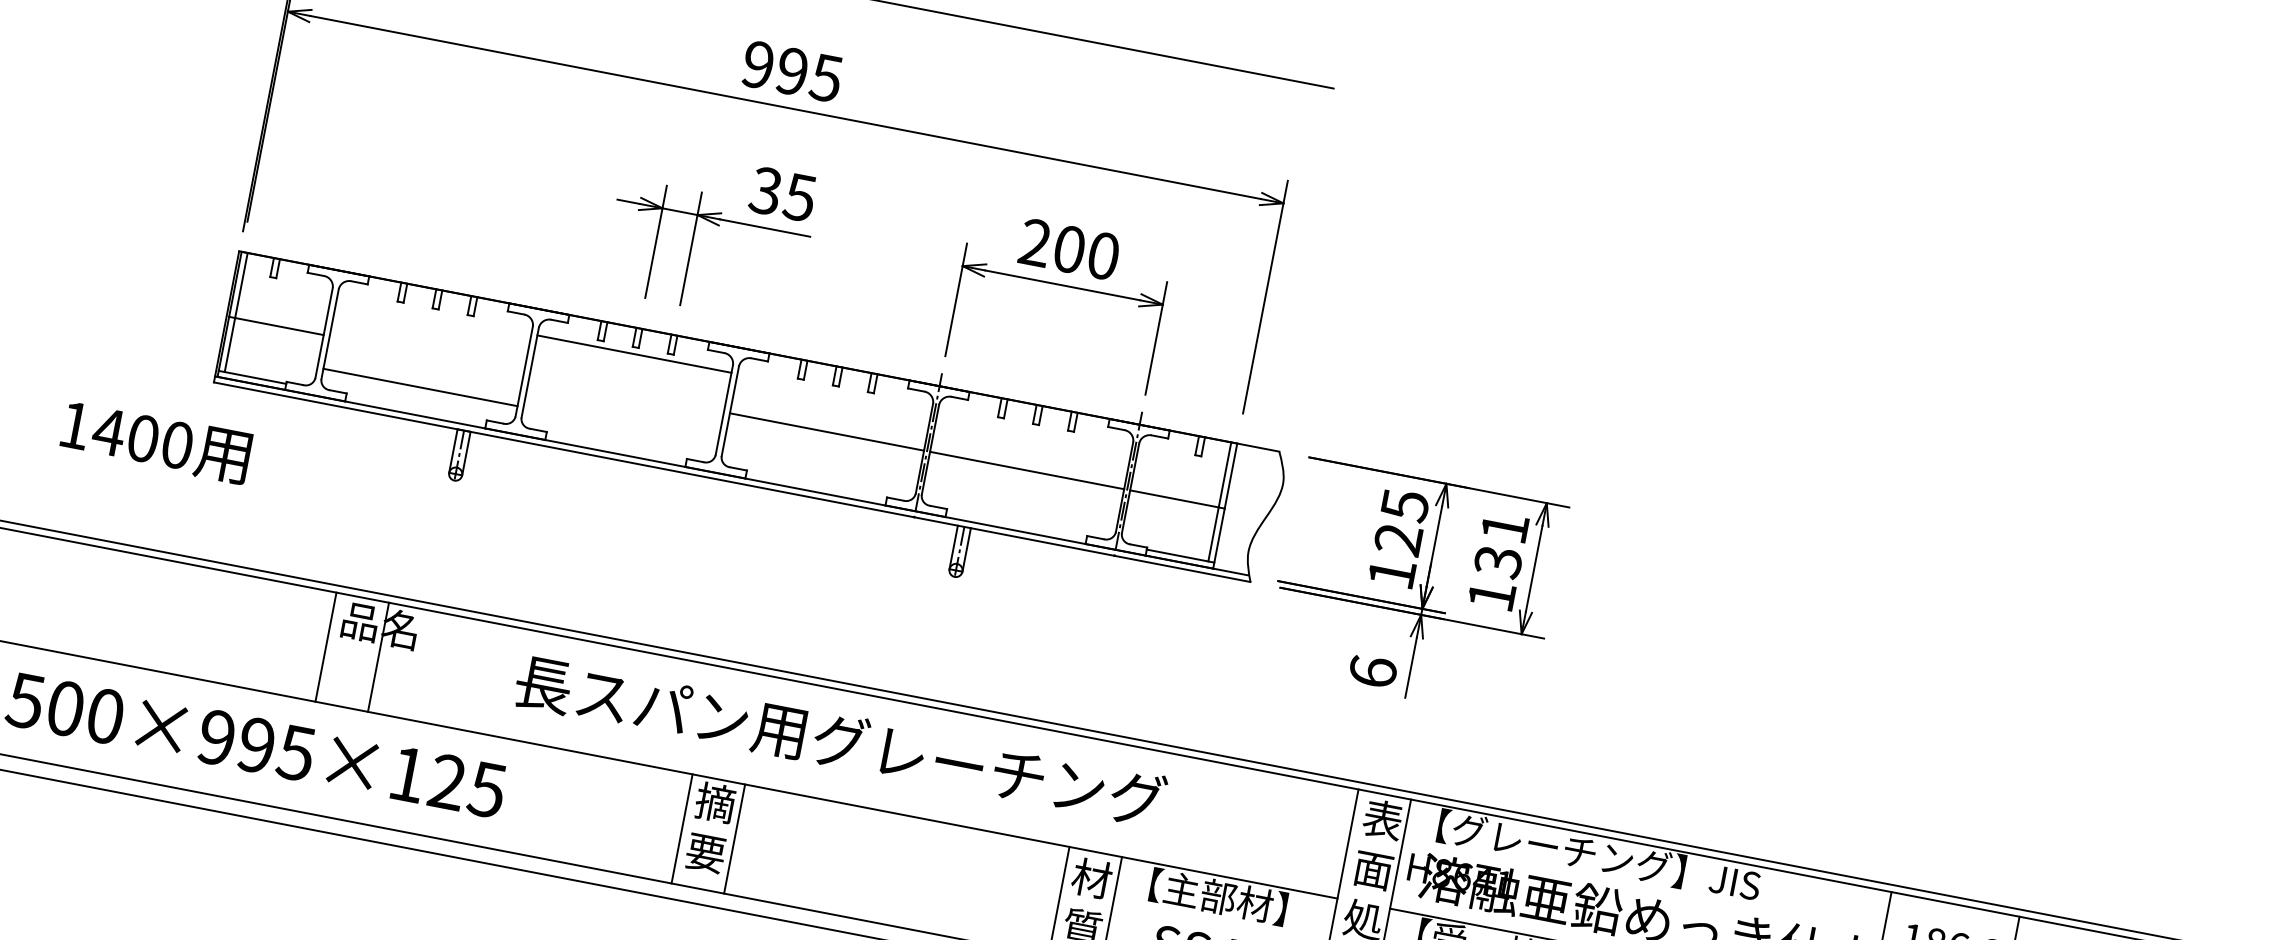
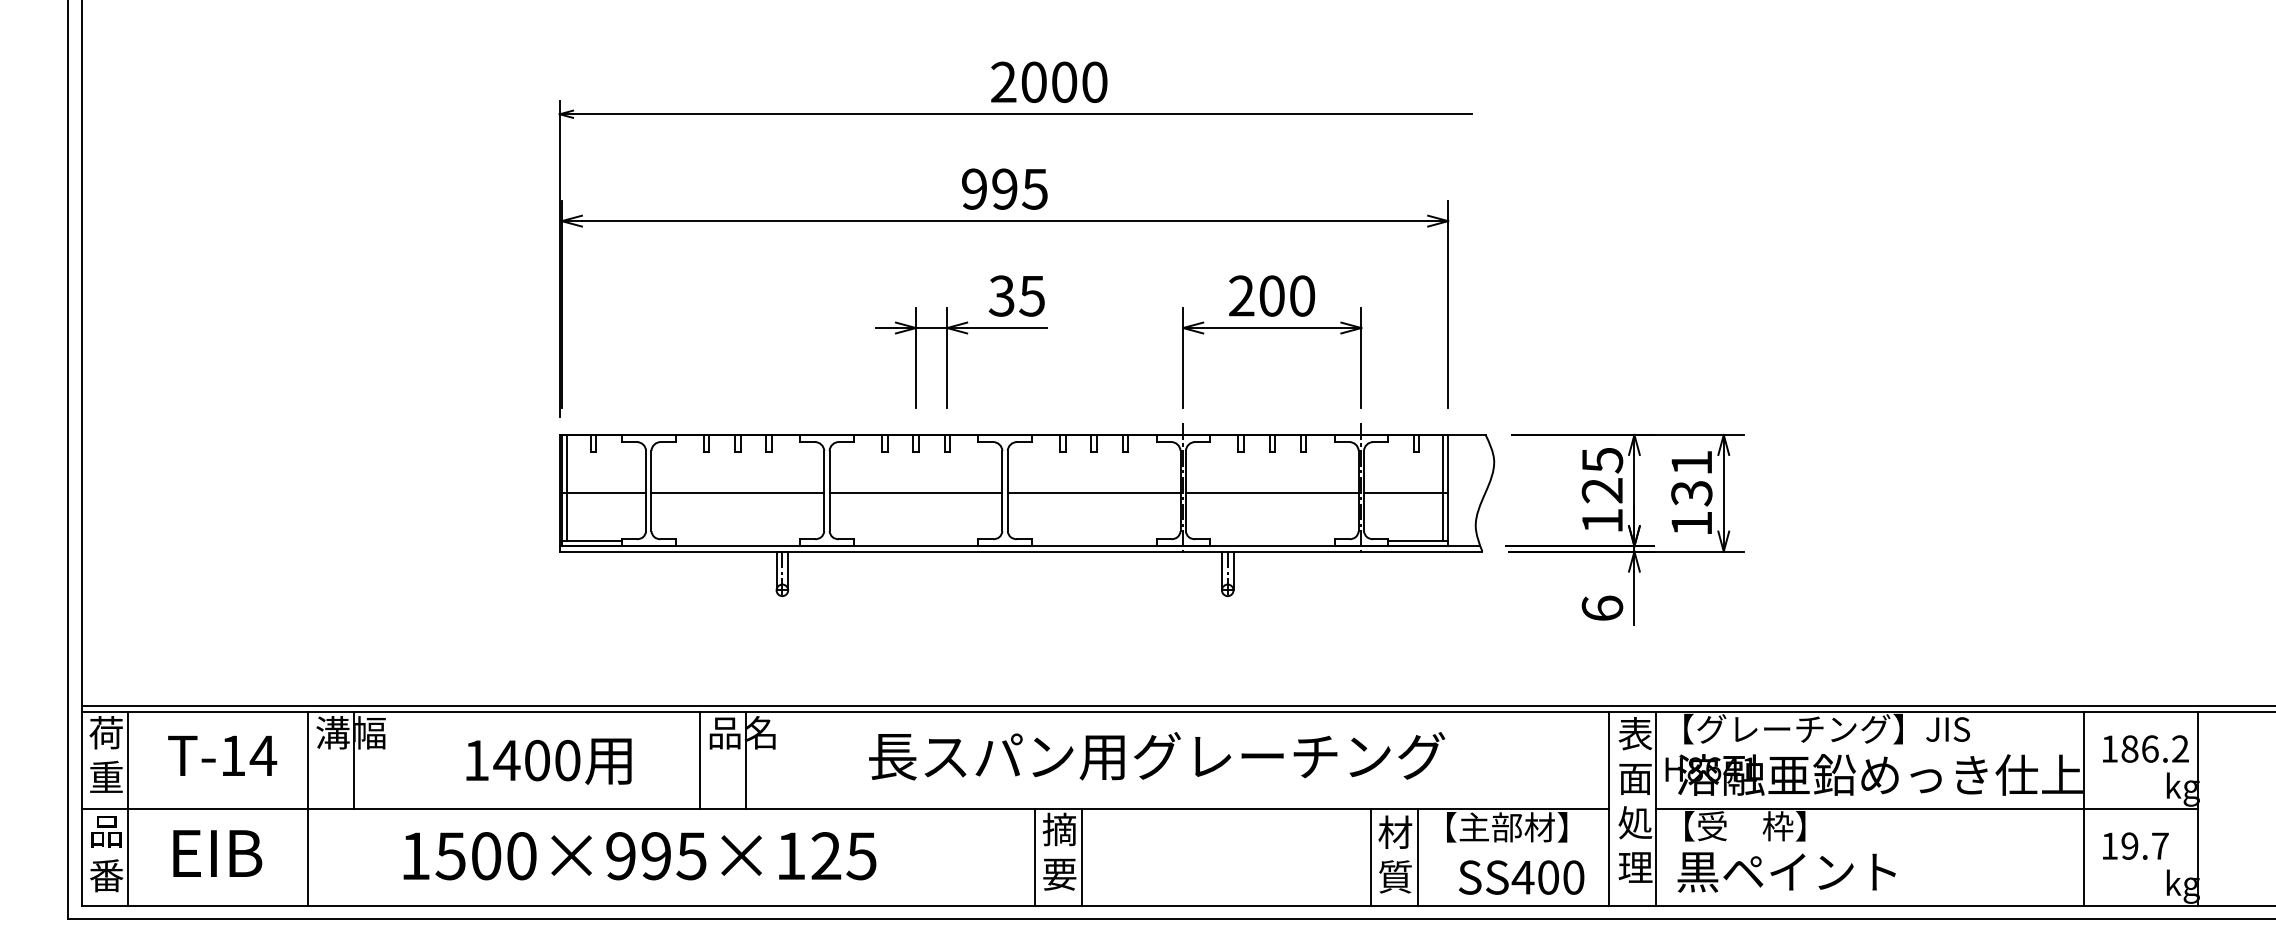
line: (633, 353) -> (915, 492), moved
line: (420, 387) -> (737, 492), moved
text: (155, 442) -> (548, 761), moved

